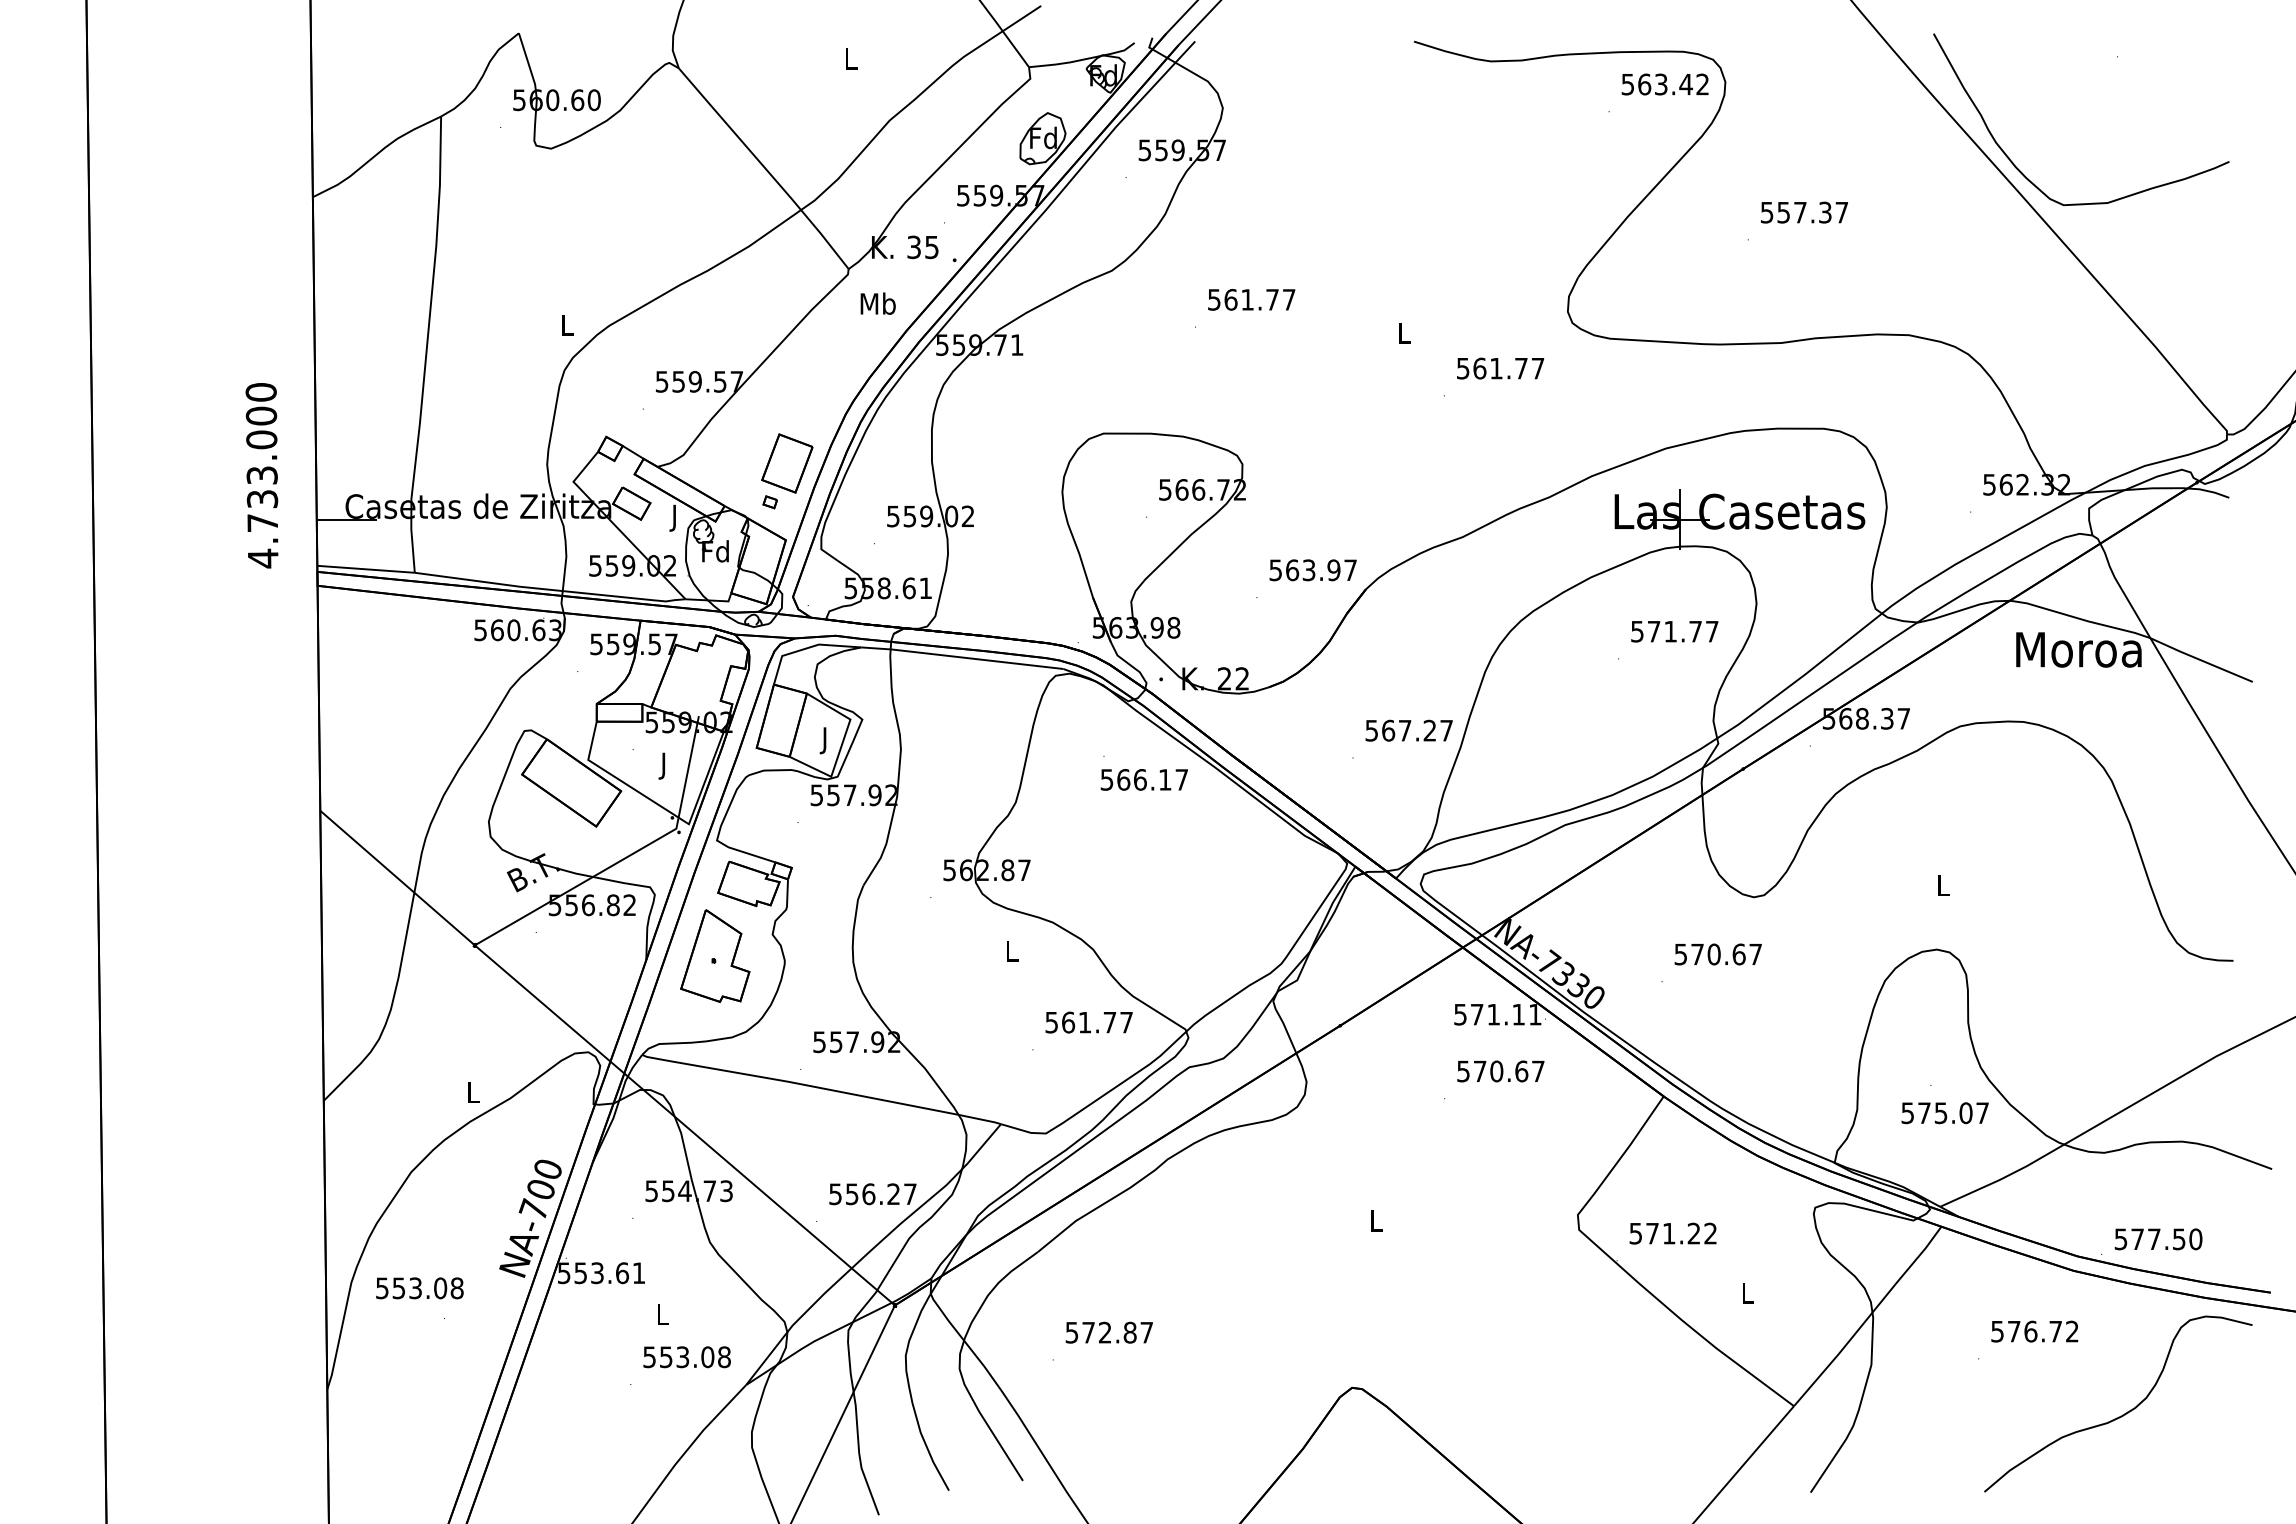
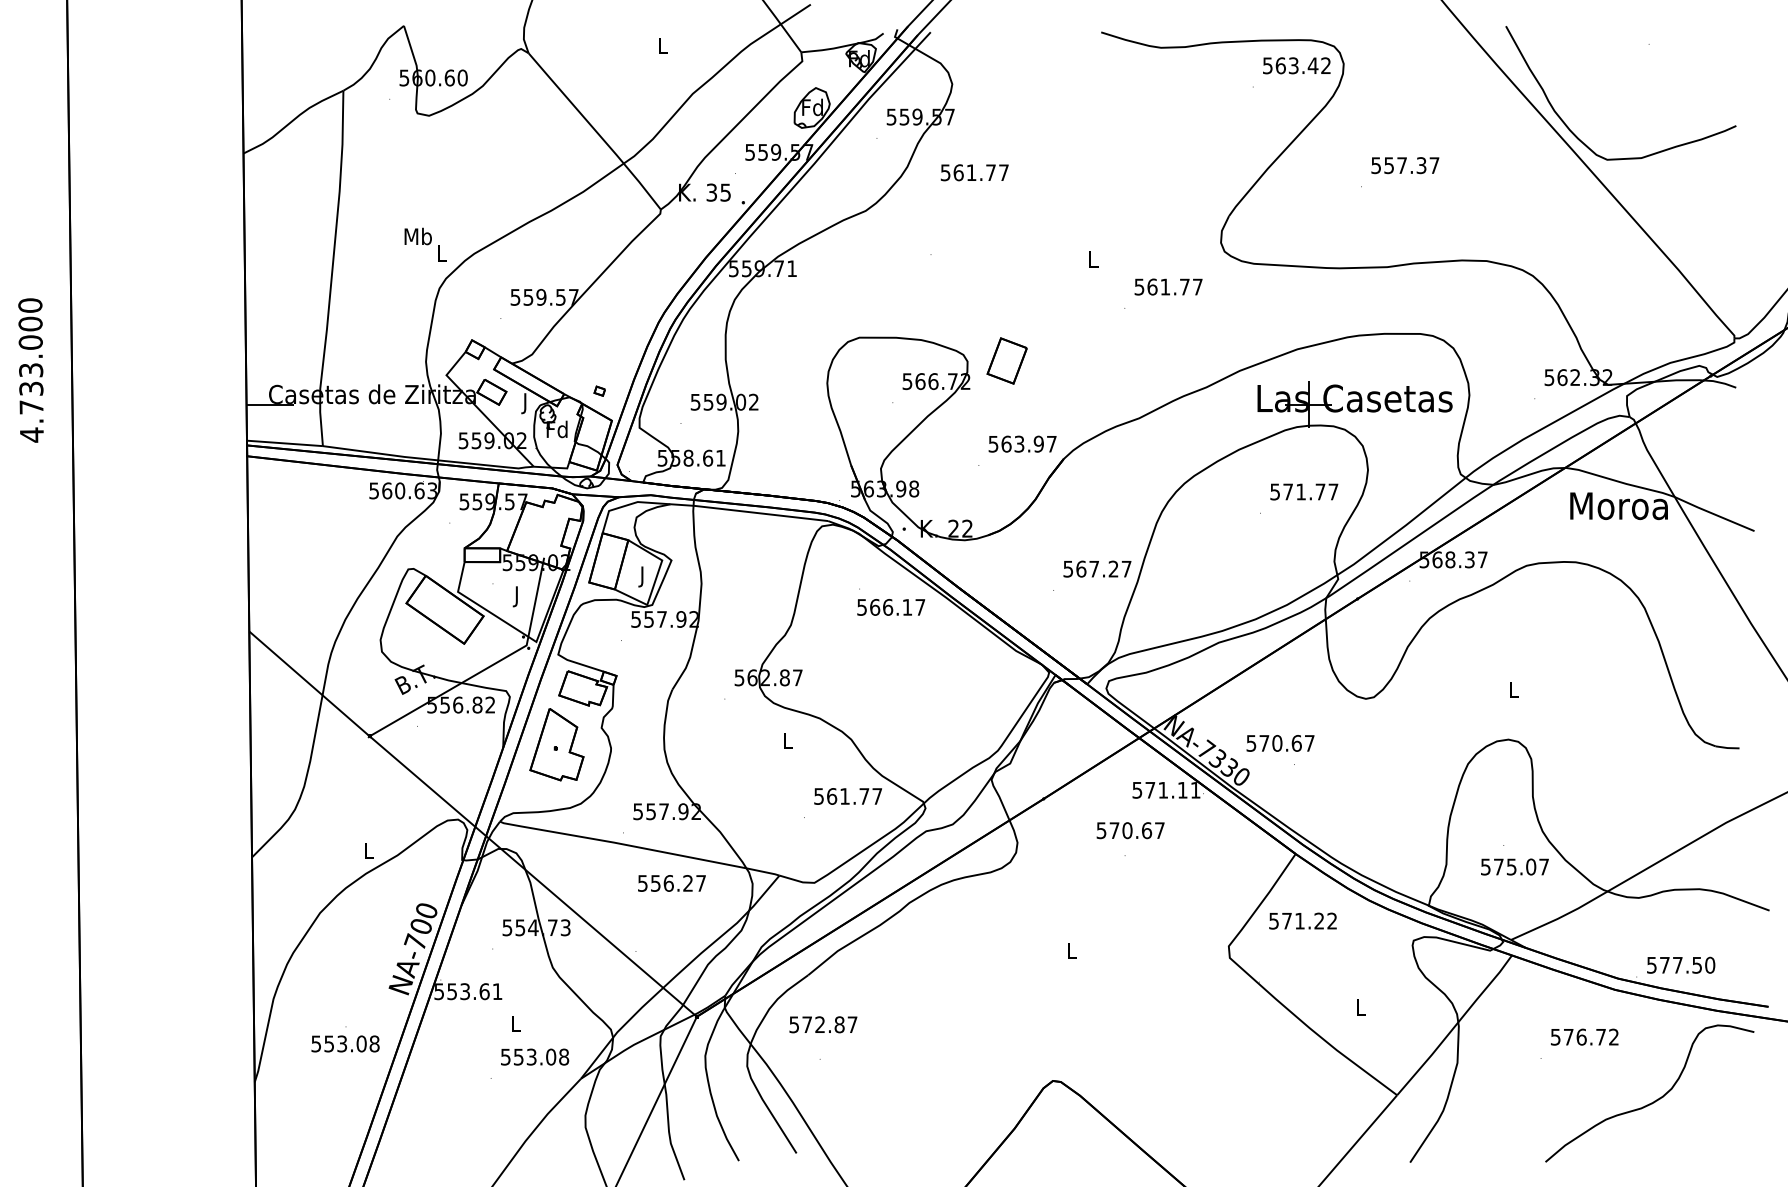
text: (1251, 299) -> (974, 172), moved
text: (877, 303) -> (417, 236), moved
part: (787, 463) -> (1007, 360), moved
text: (261, 475) -> (30, 370), moved
text: (1717, 954) -> (1279, 743), moved
text: (1500, 1071) -> (1130, 830), moved
text: (872, 1194) -> (671, 883), moved
text: (1672, 1233) -> (1302, 921), moved
text: (419, 1288) -> (345, 1044), moved
text: (1108, 1332) -> (822, 1024), moved

